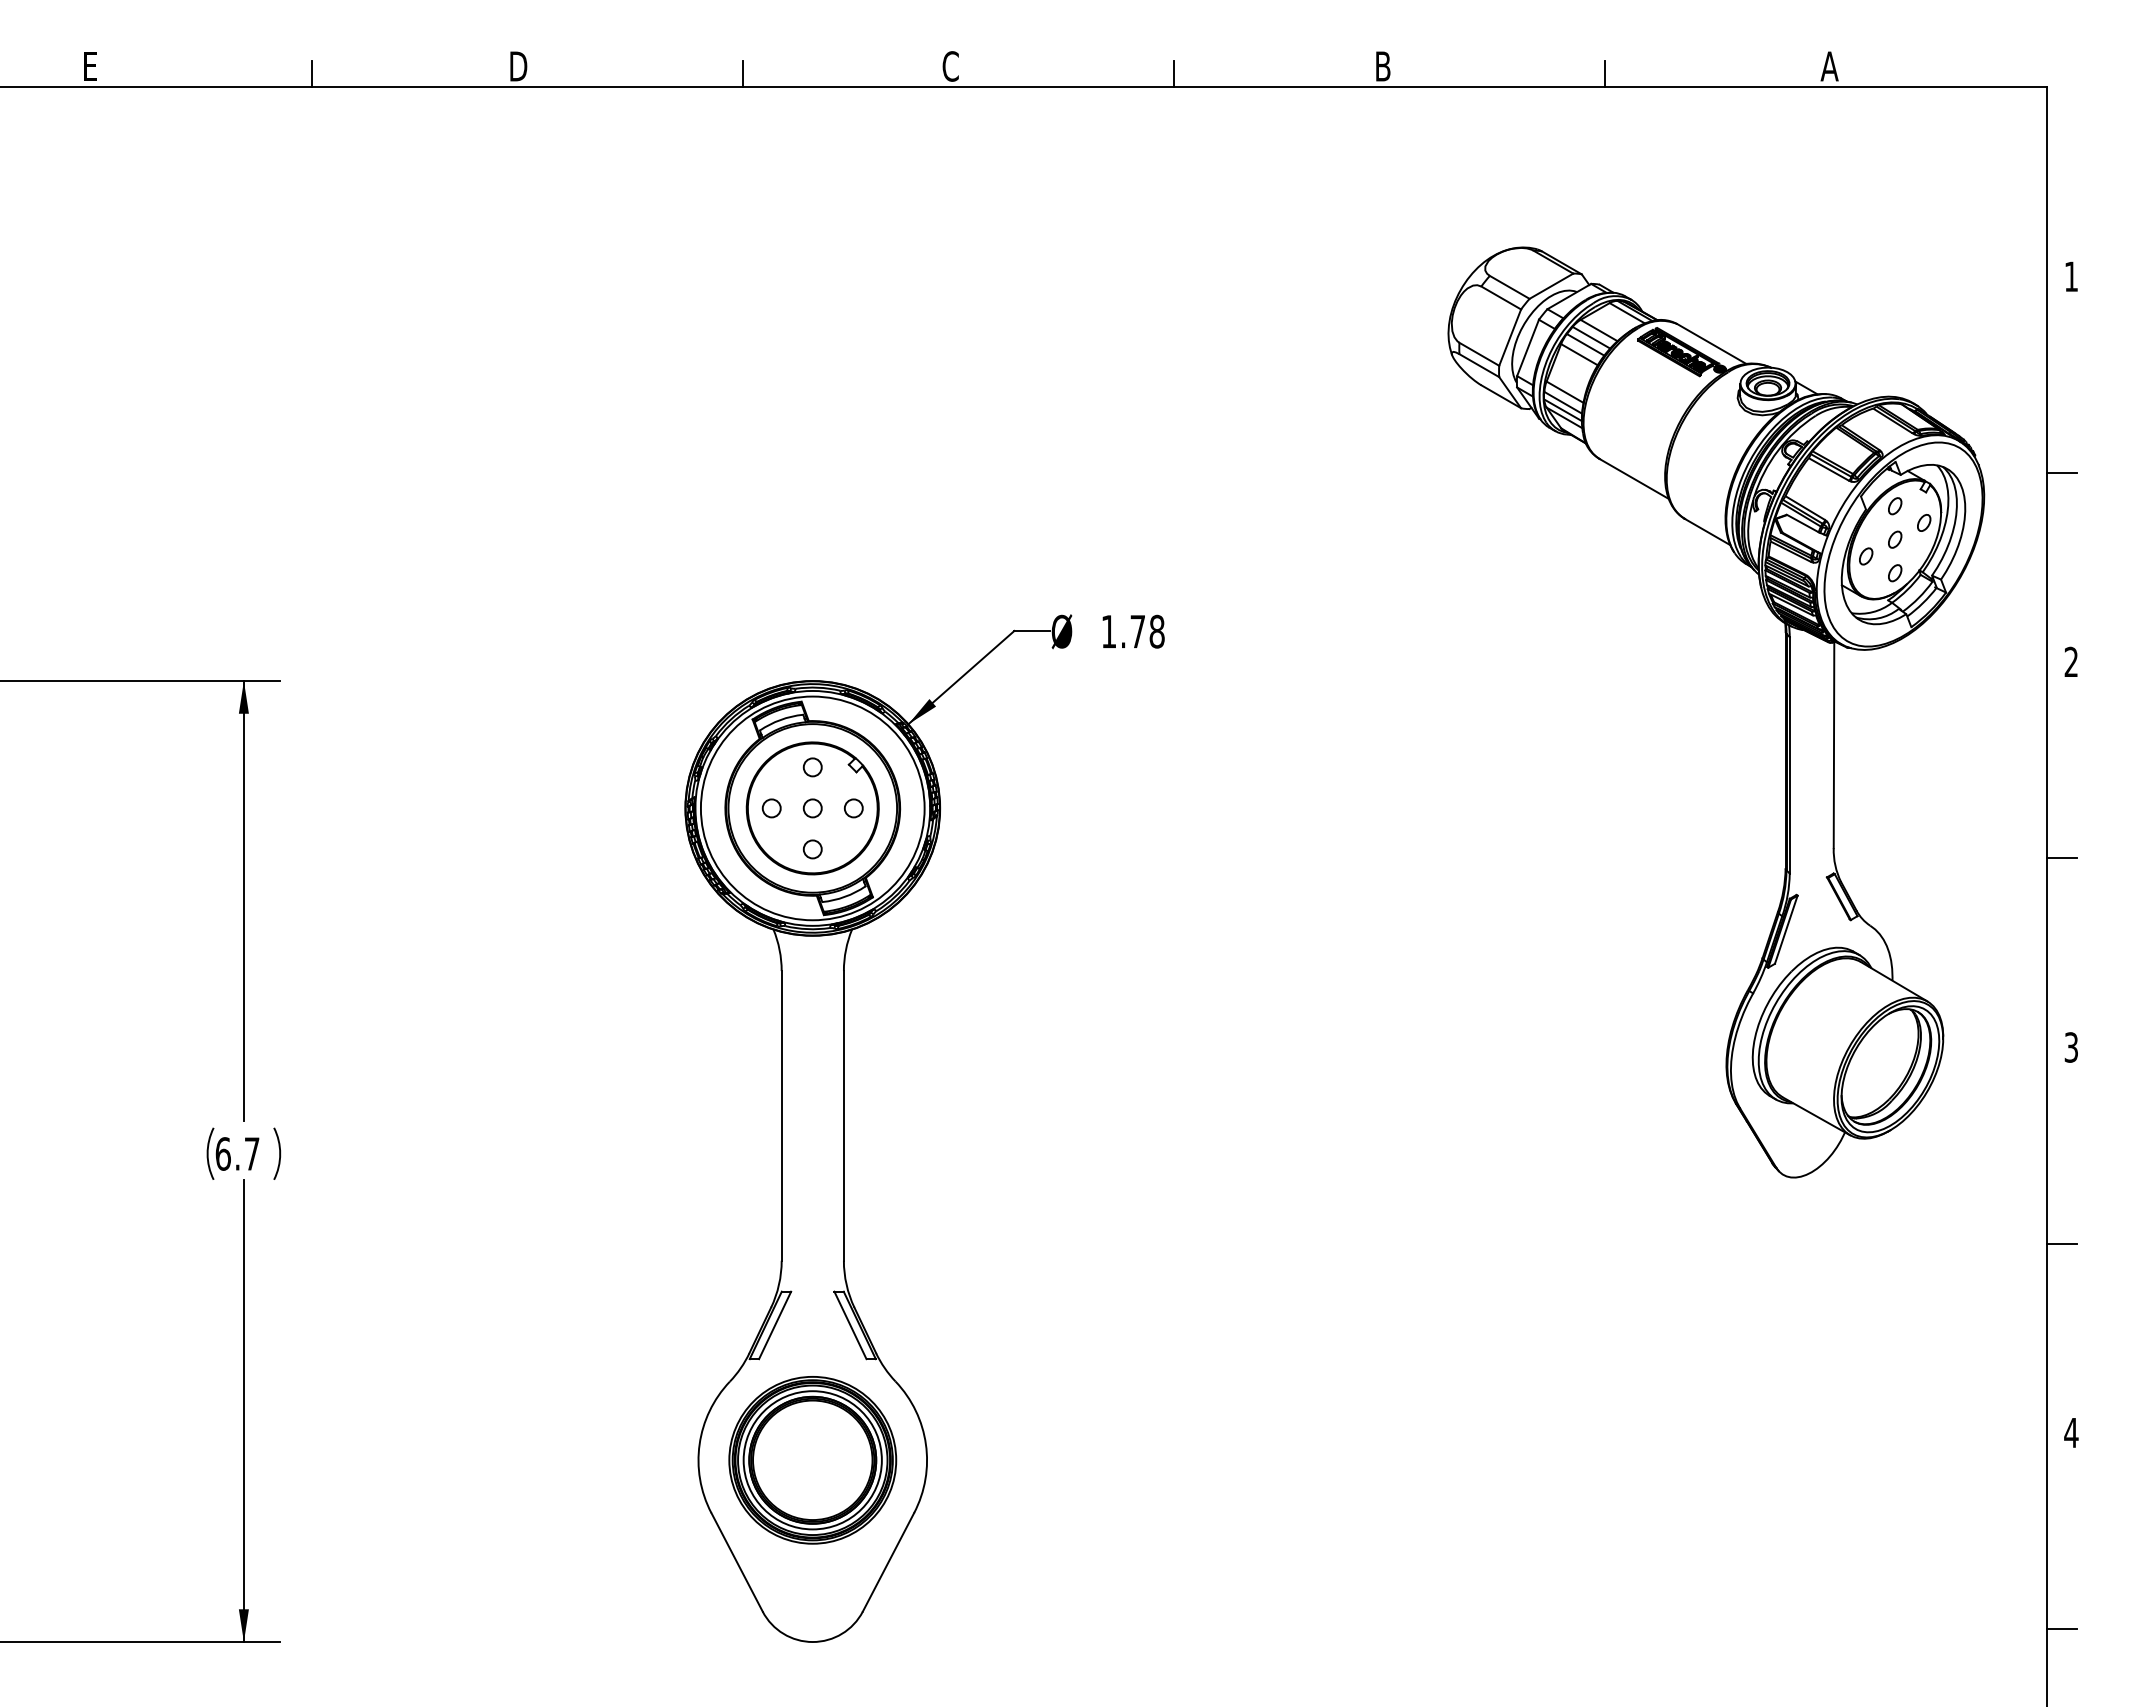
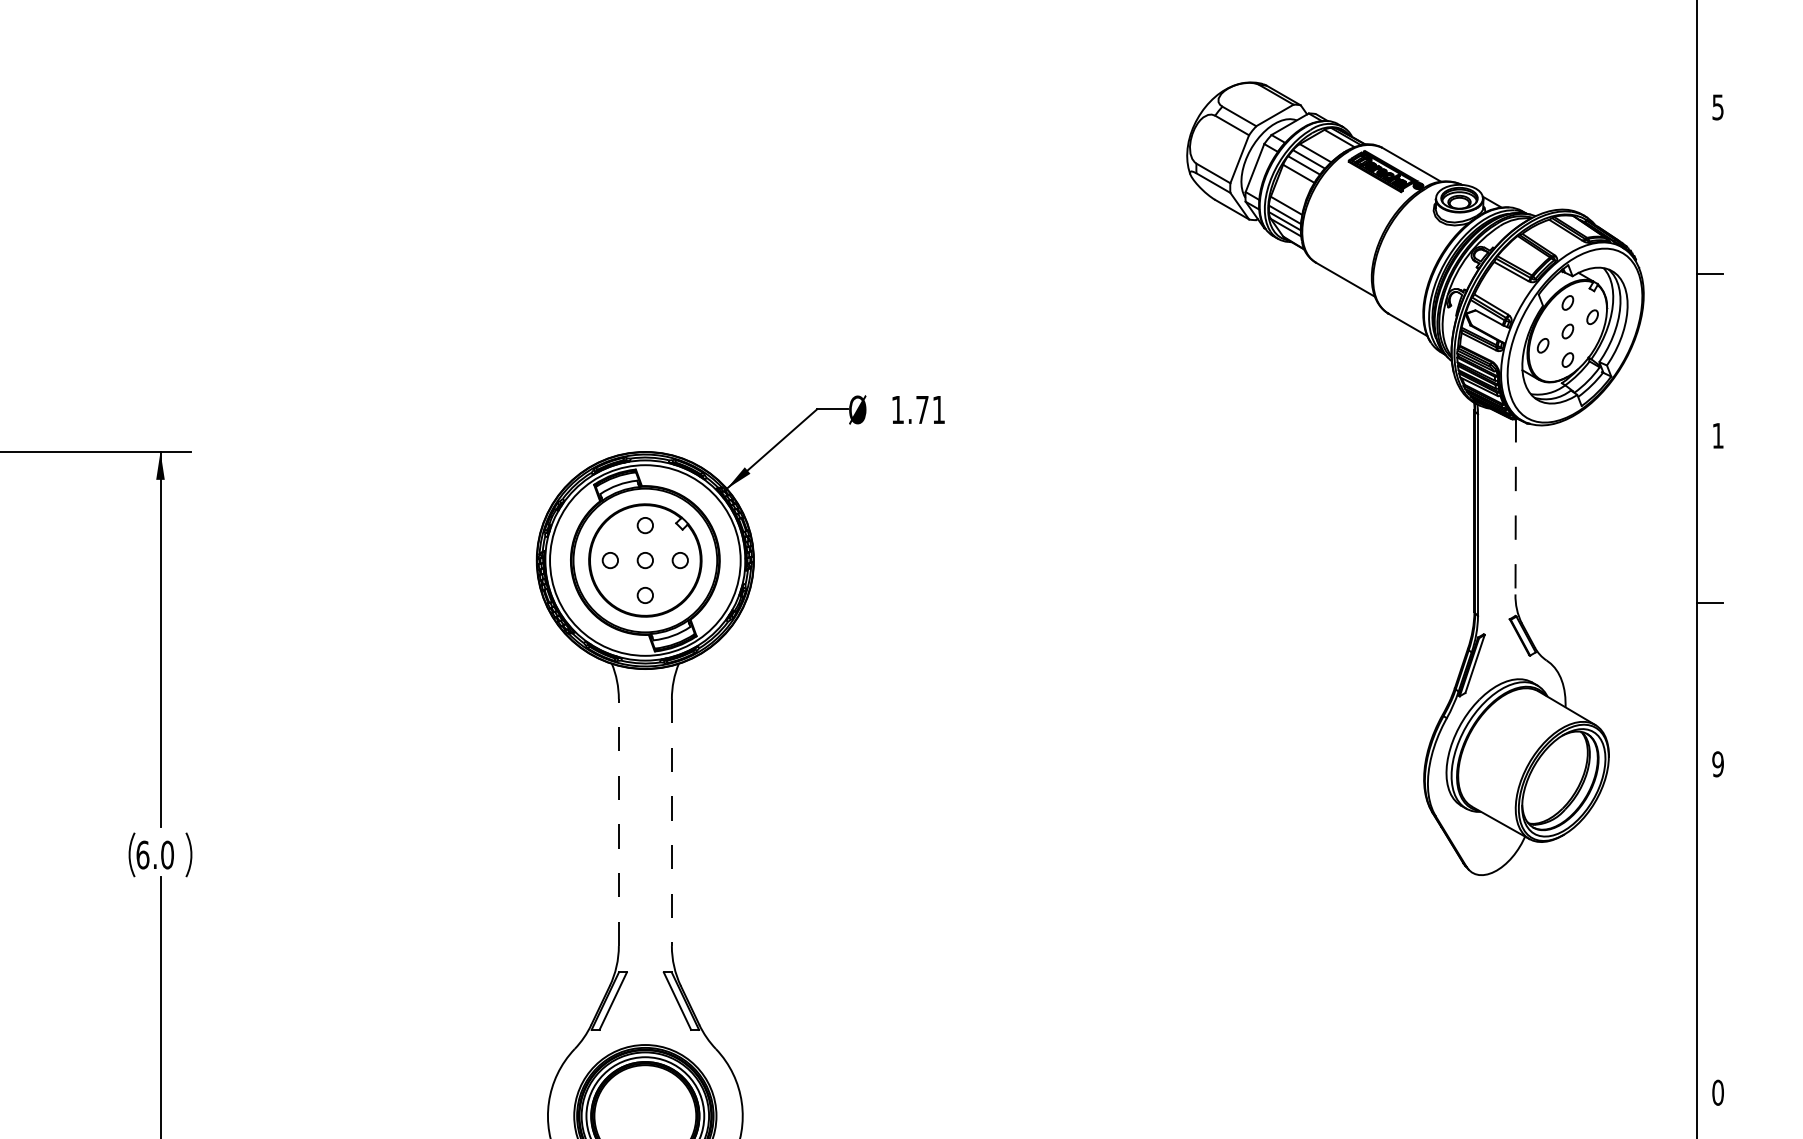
text: (2070, 276) -> (1717, 107), 1 -> 5
text: (1156, 631) -> (938, 409), 1.78 -> 1.71
text: (2070, 661) -> (1717, 435), 2 -> 1
line: (1834, 745) -> (1516, 506), solid -> dashed
text: (2071, 1047) -> (1718, 764), 3 -> 9
line: (781, 1115) -> (618, 822), solid -> dashed
line: (843, 1115) -> (671, 822), solid -> dashed
text: (251, 1153) -> (166, 854), 6.7 -> 6.0
line: (2061, 1243) -> (1709, 931), removed
text: (2071, 1432) -> (1718, 1092), 4 -> 0

